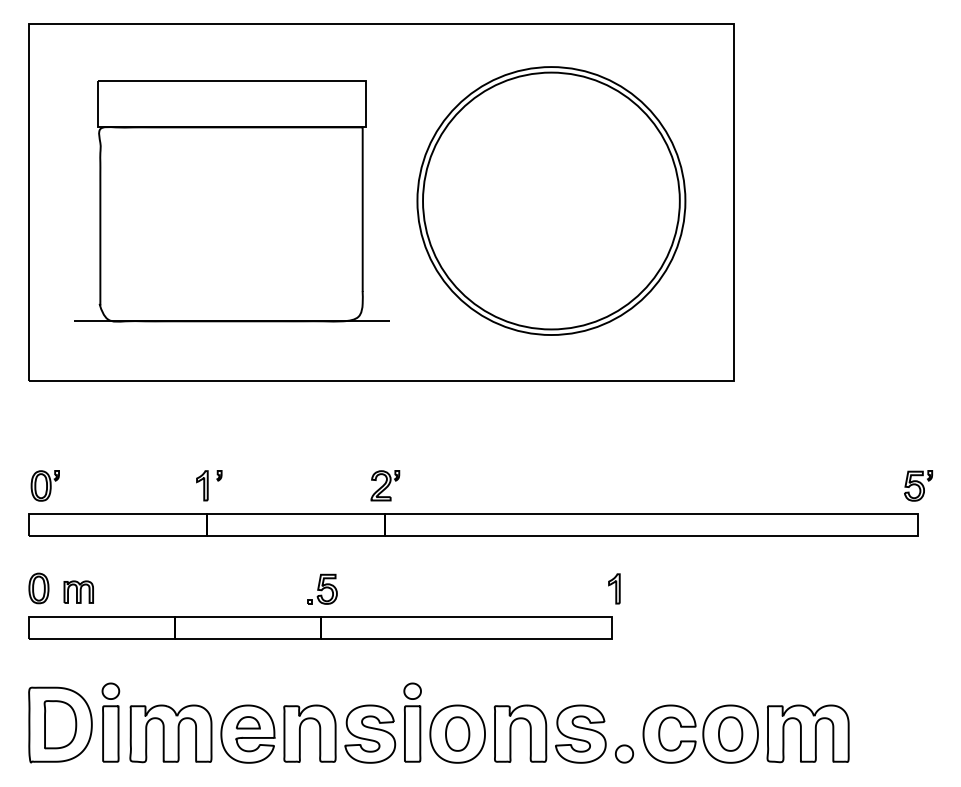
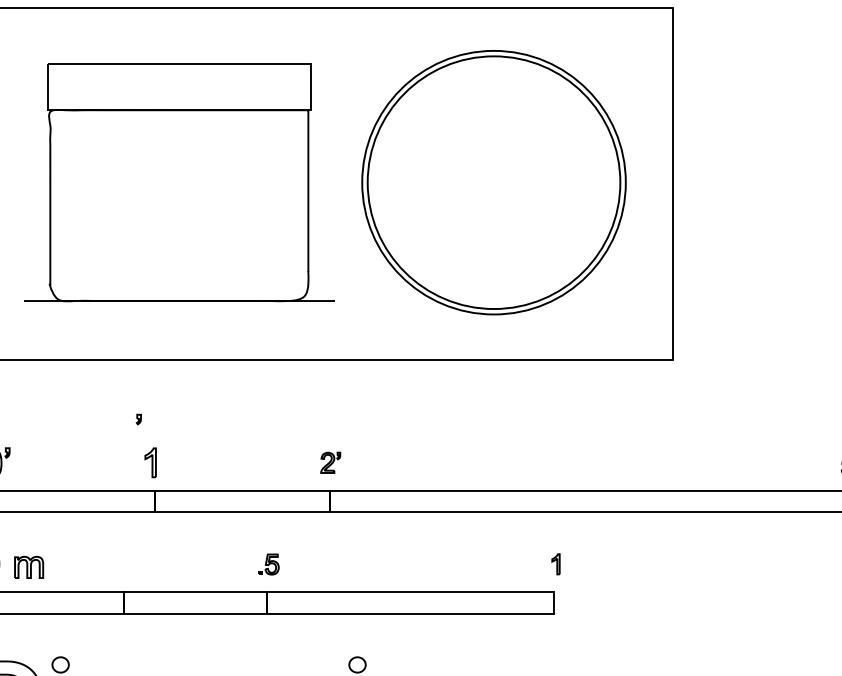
part: (219, 475) -> (138, 419), moved
part: (385, 485) -> (330, 462), size x0.7
part: (322, 588) -> (268, 563), size x0.7
part: (614, 588) -> (556, 563), size x0.7

